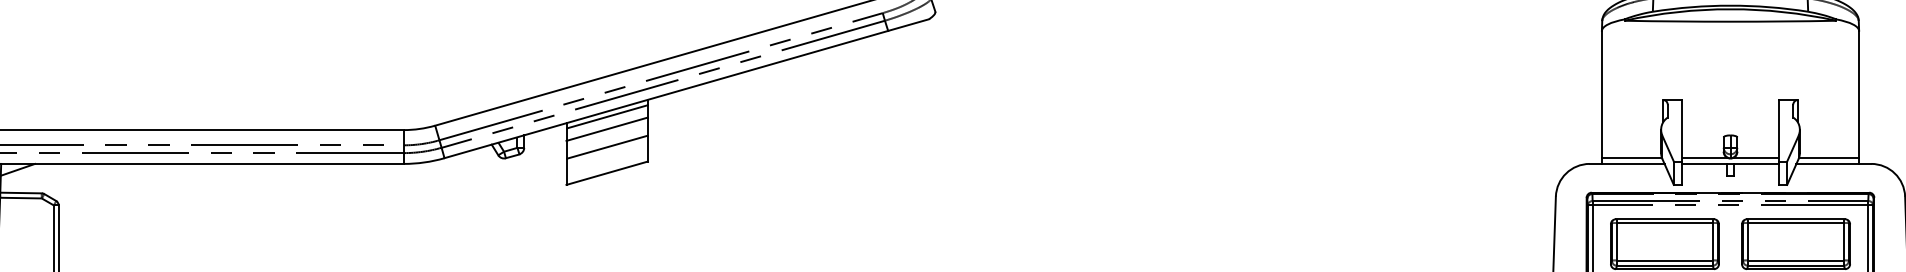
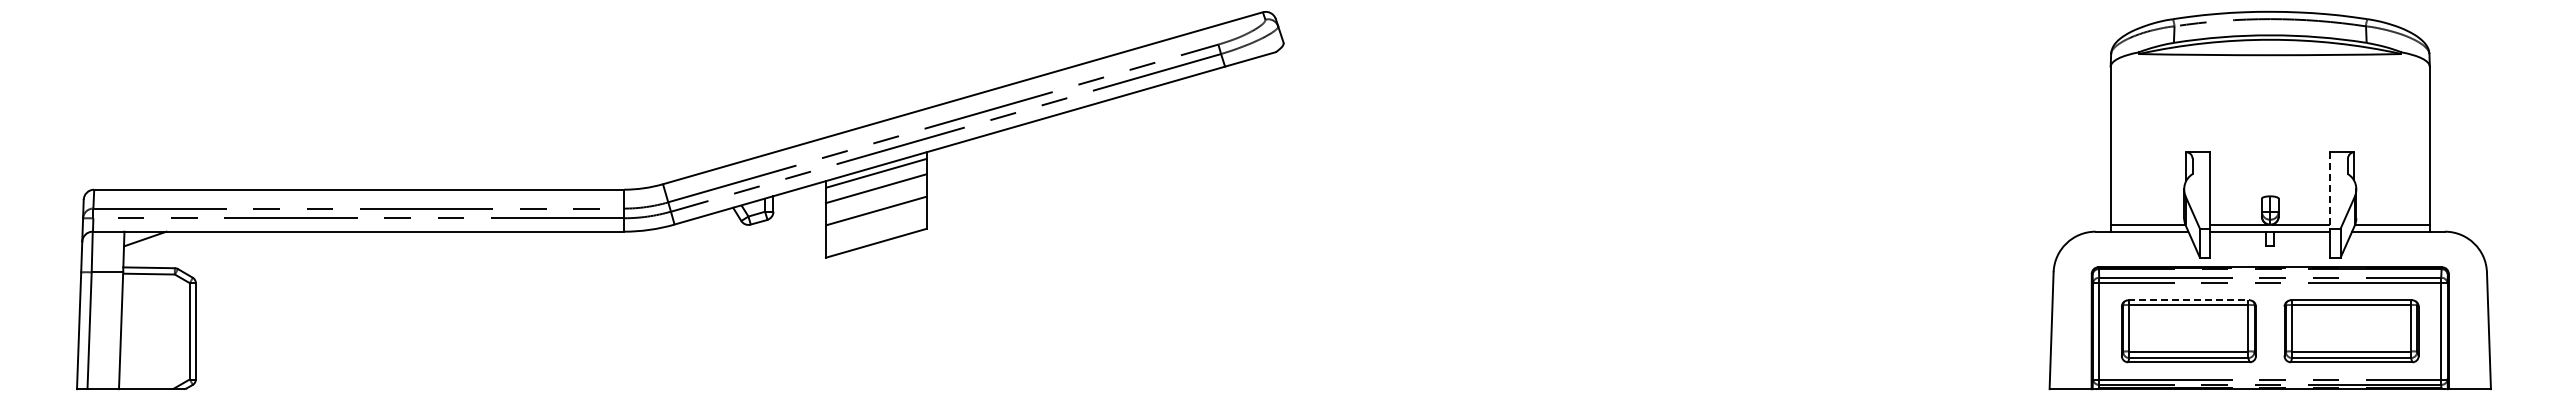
line: (1779, 131) -> (2330, 191), solid -> dashed
line: (1664, 219) -> (2188, 300), solid -> dashed

